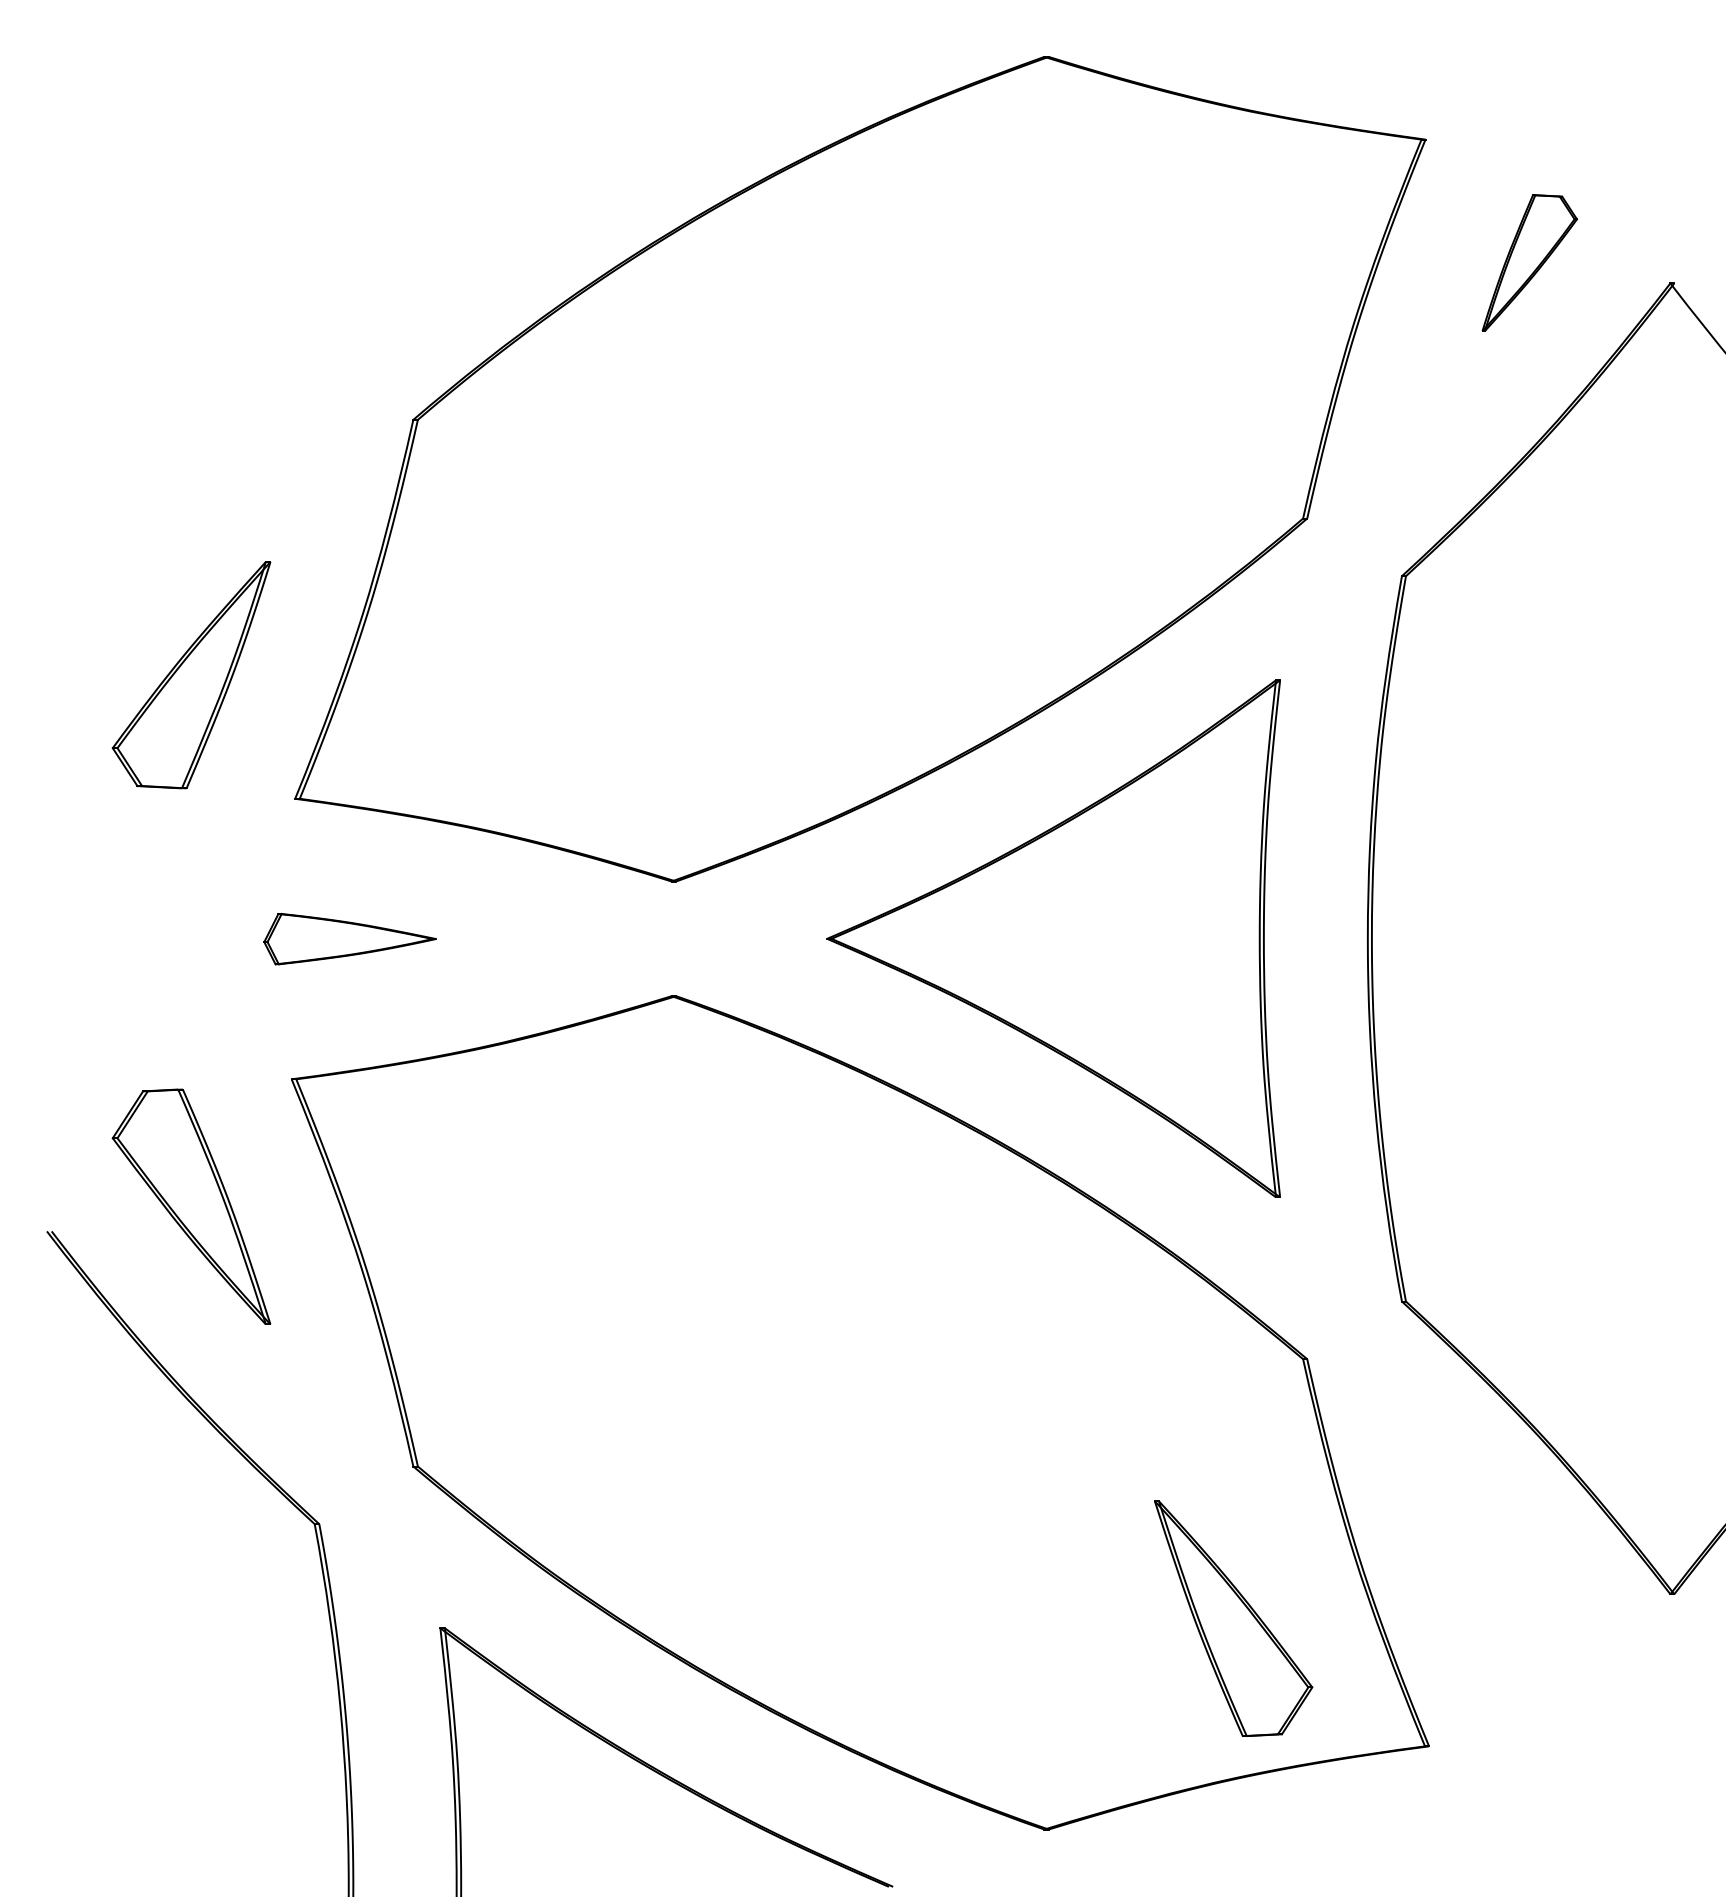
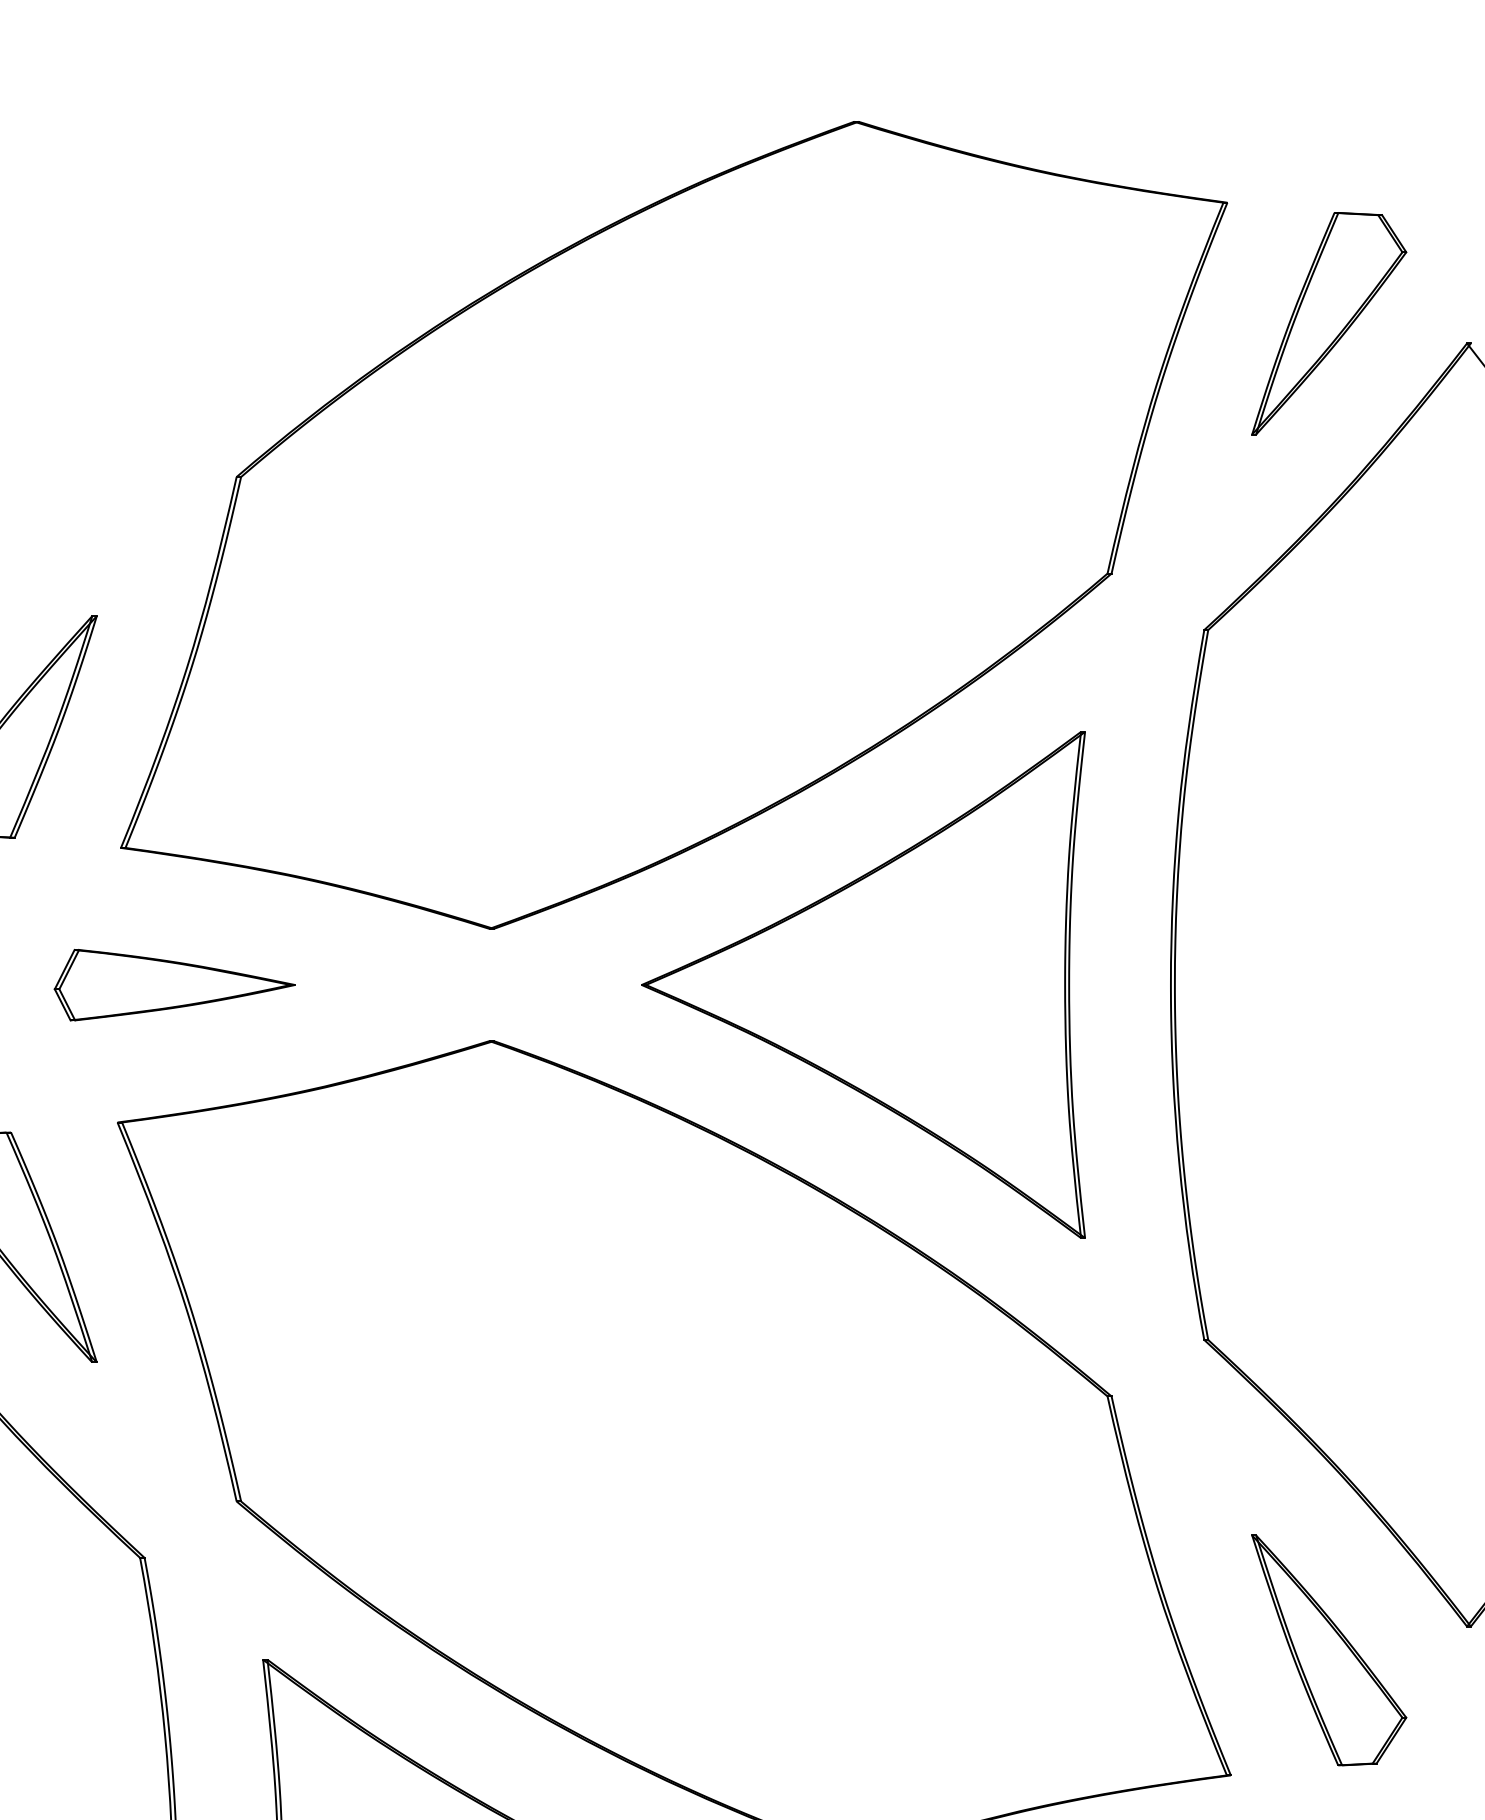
part: (1529, 262) -> (1329, 323), size x1.67
part: (349, 939) -> (174, 985), size x1.43
part: (1233, 1618) -> (1329, 1650), moved

